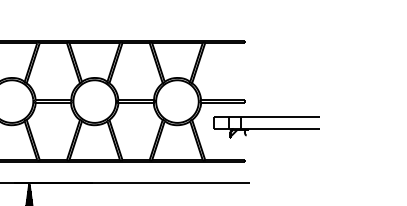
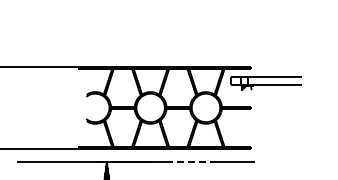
part: (266, 126) -> (265, 83), moved
line: (152, 183) -> (189, 162), solid -> dashed

